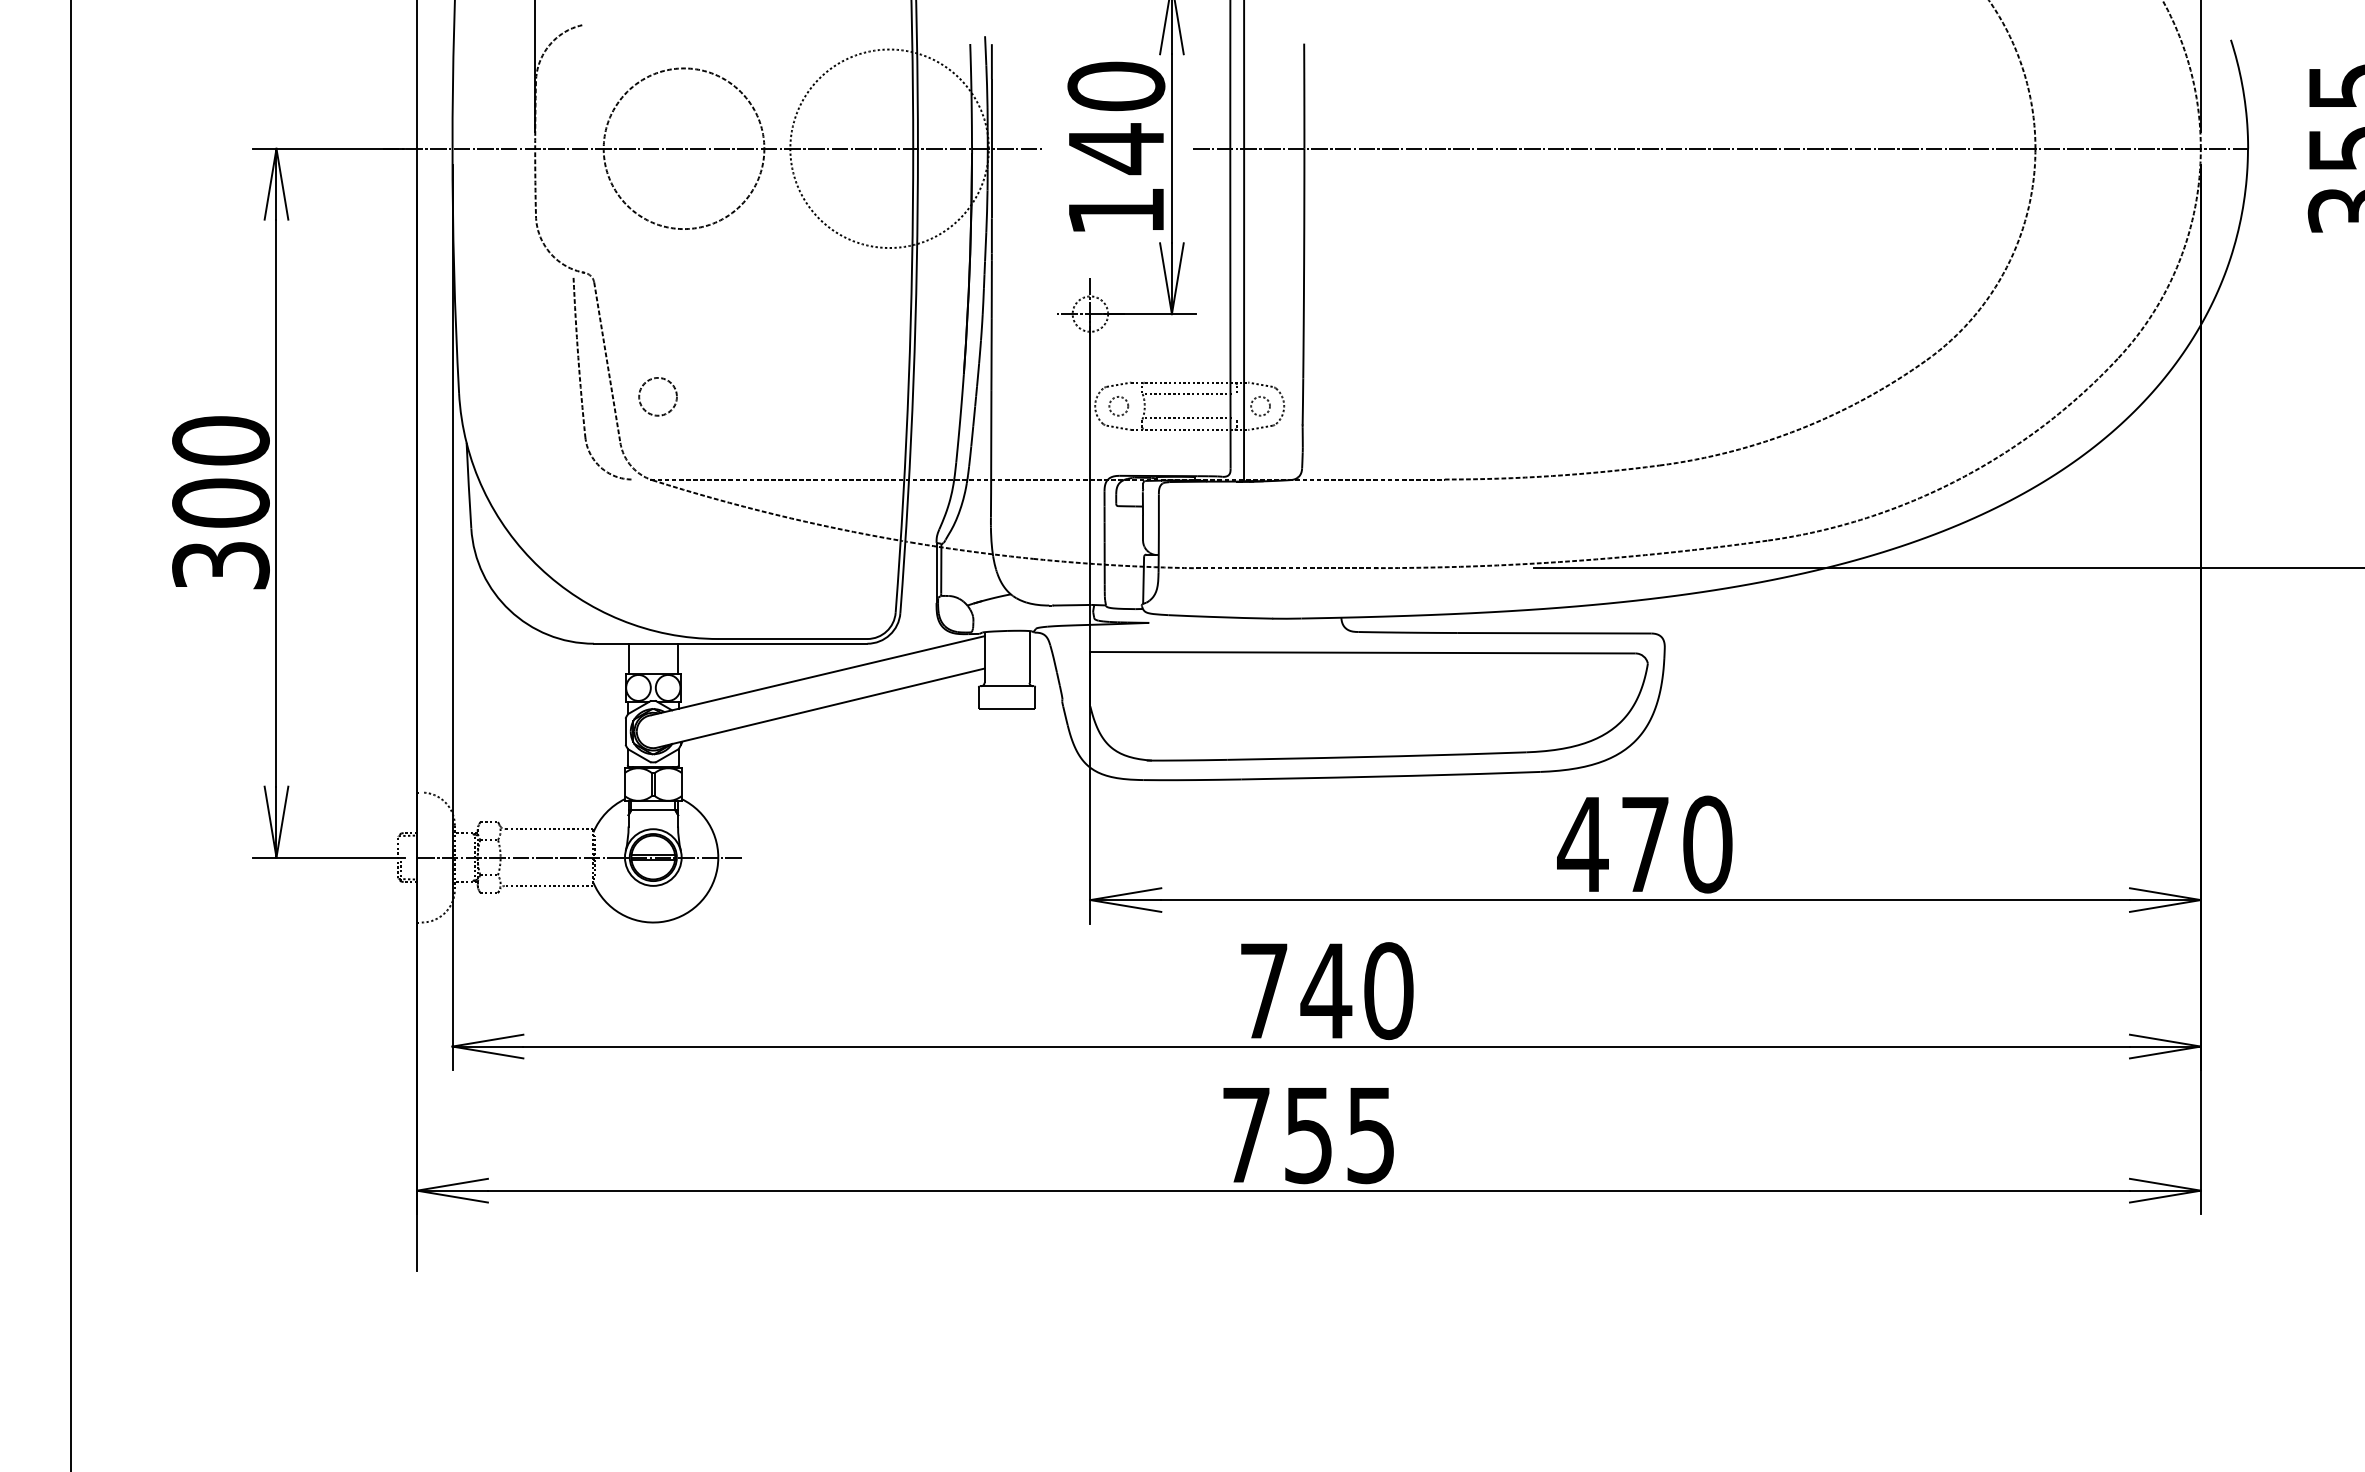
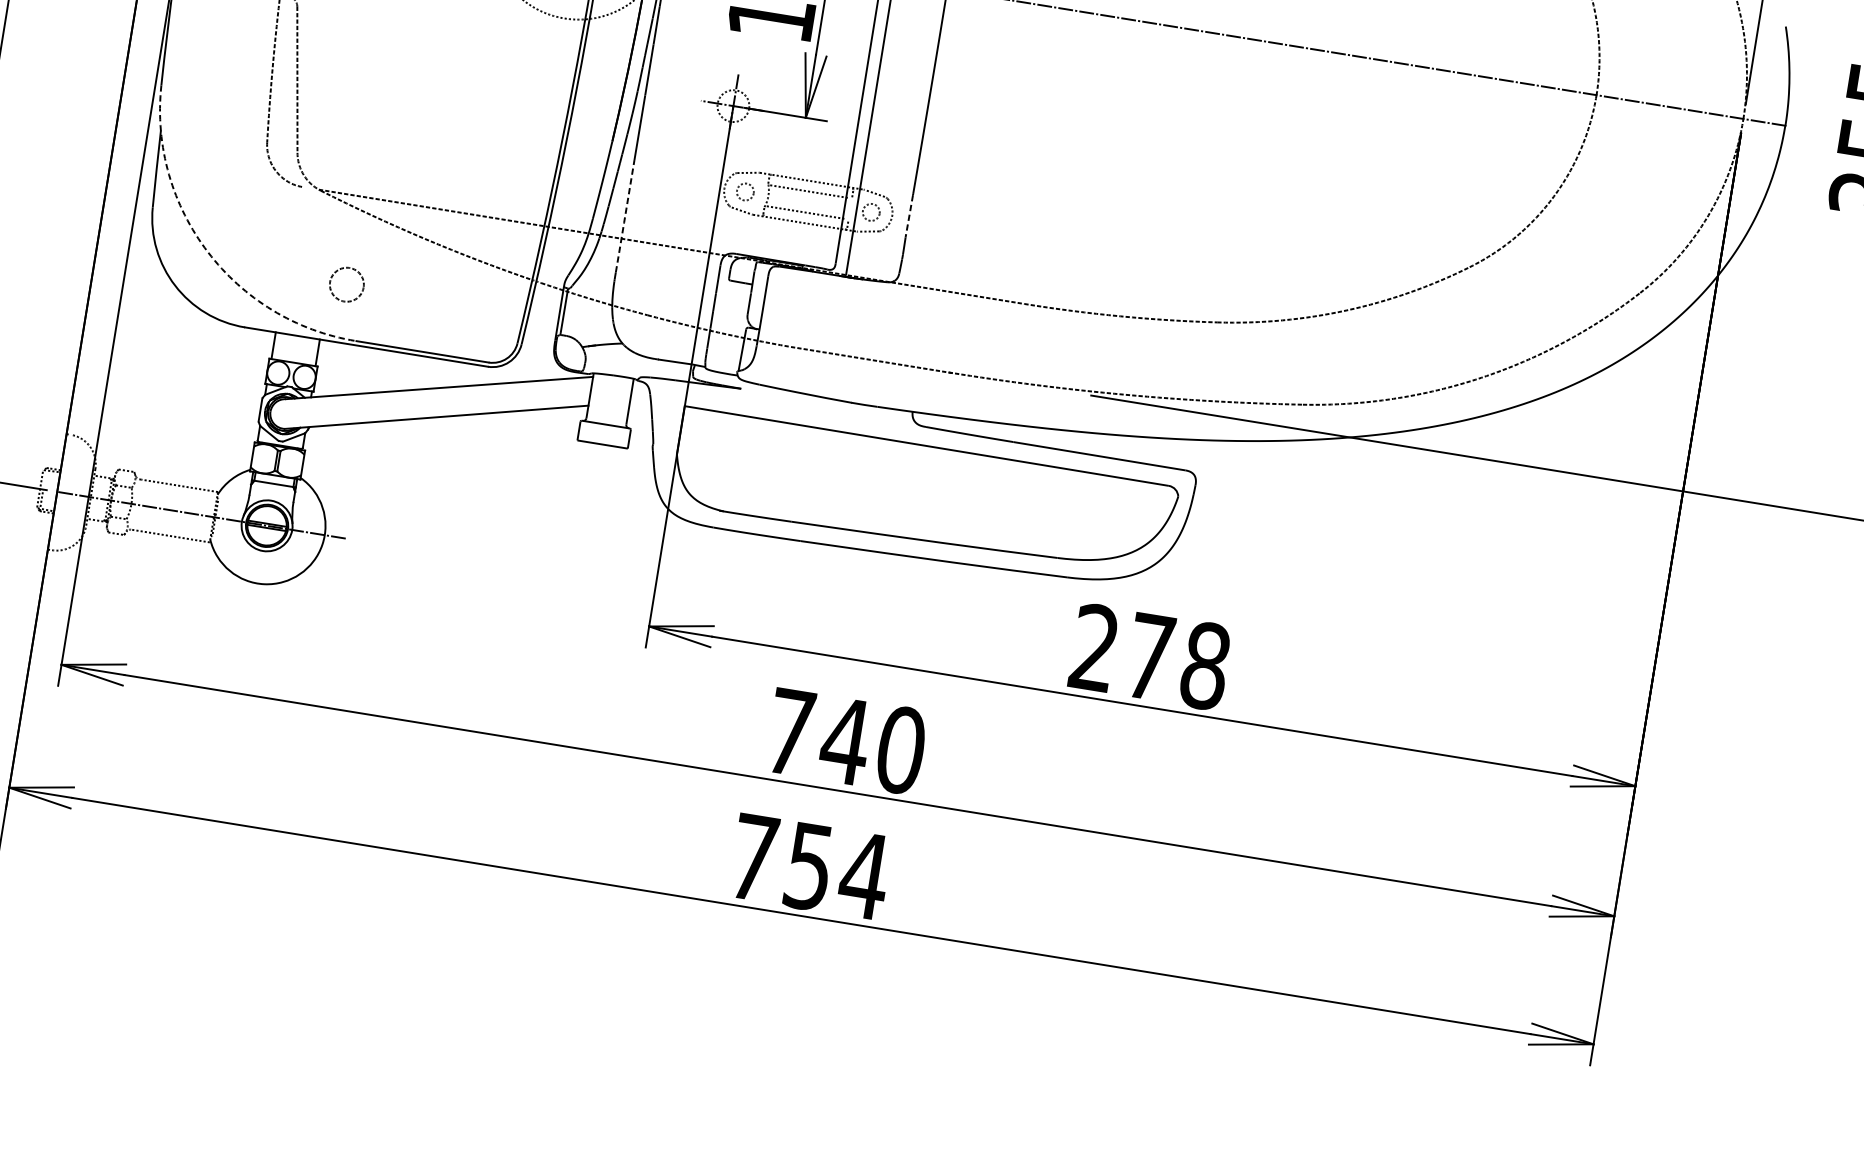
circle: (657, 396) -> (346, 284), moved
line: (1303, 402) -> (909, 215), solid -> dashed
line: (991, 455) -> (625, 217), solid -> dashed
arc: (539, 567) -> (207, 251), solid -> dashed
text: (1644, 844) -> (1149, 656), 470 -> 278
text: (1370, 1136) -> (863, 876), 755 -> 754

